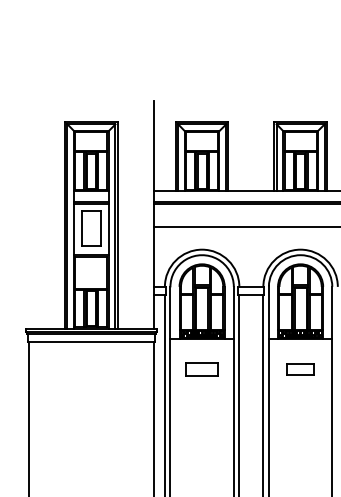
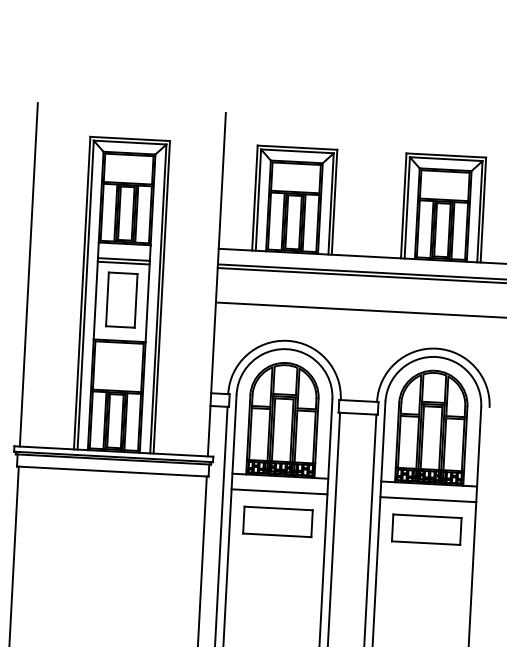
line: (29, 214) -> (29, 274), added
line: (201, 349) -> (278, 491), added
line: (300, 349) -> (428, 499), added
part: (202, 369) -> (278, 521), size x1.43
part: (300, 369) -> (426, 529), size x1.67

